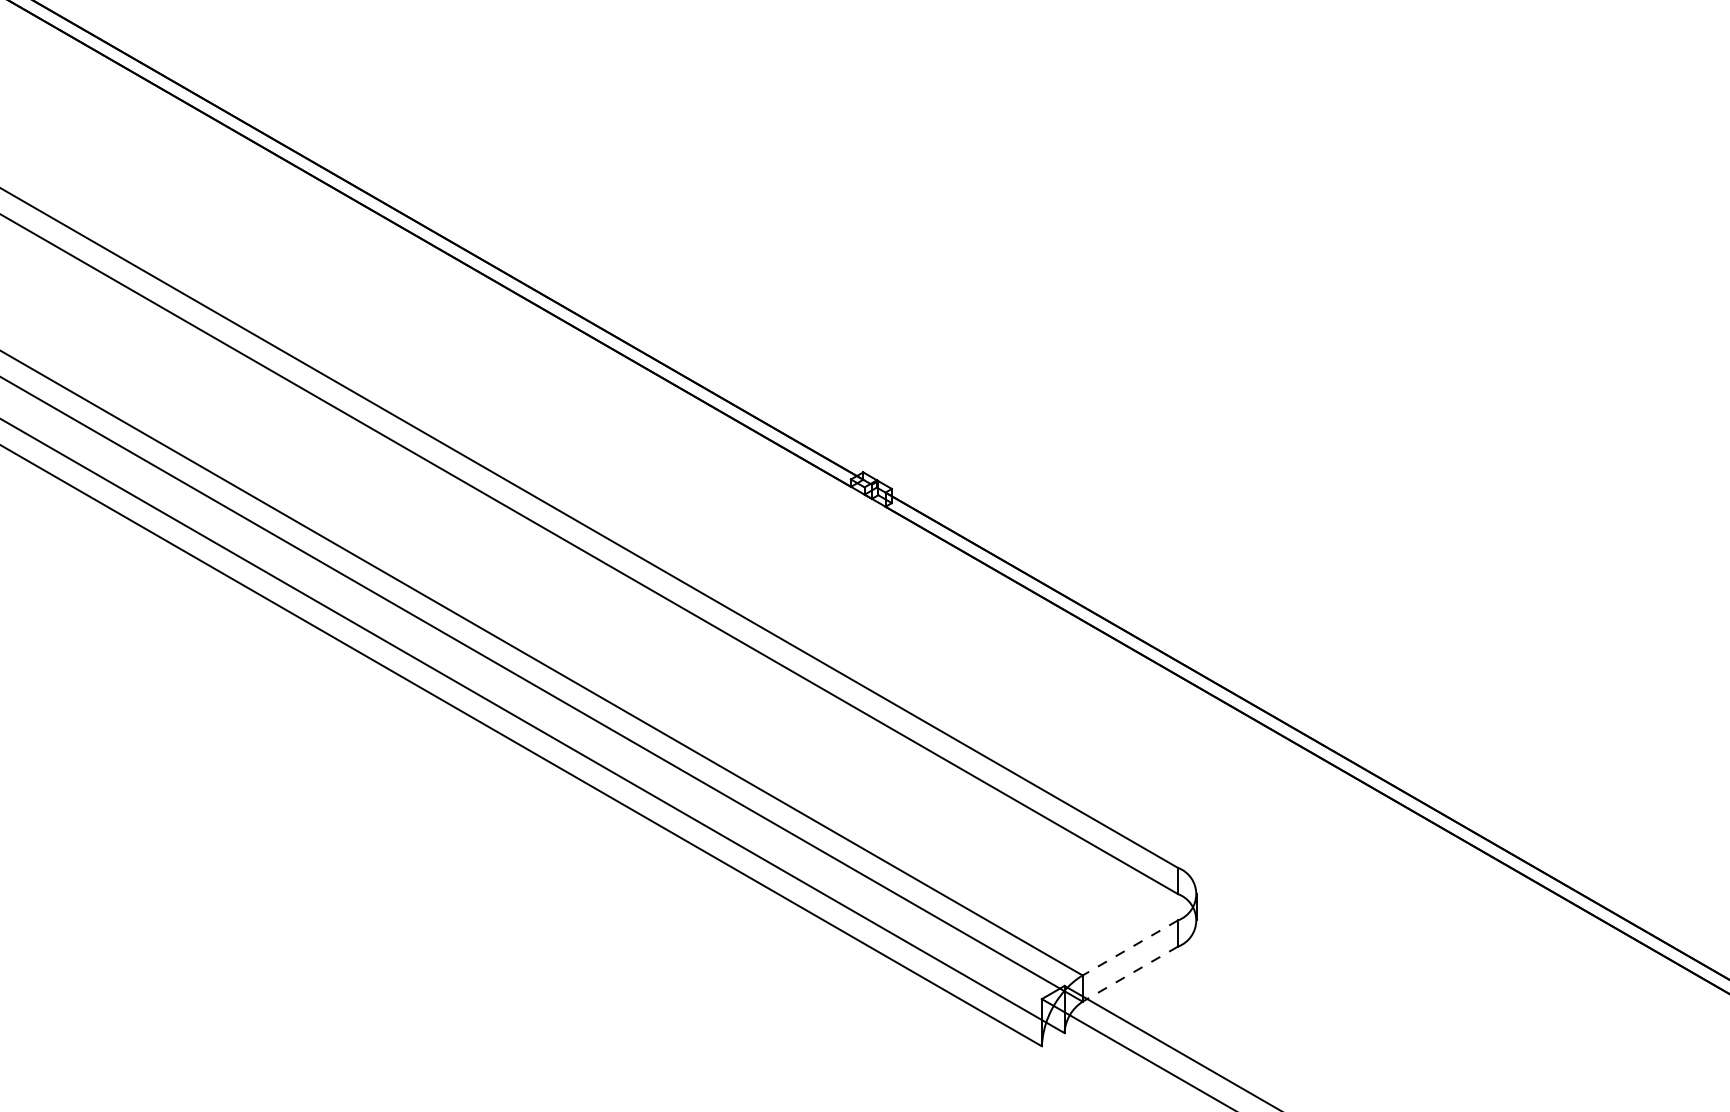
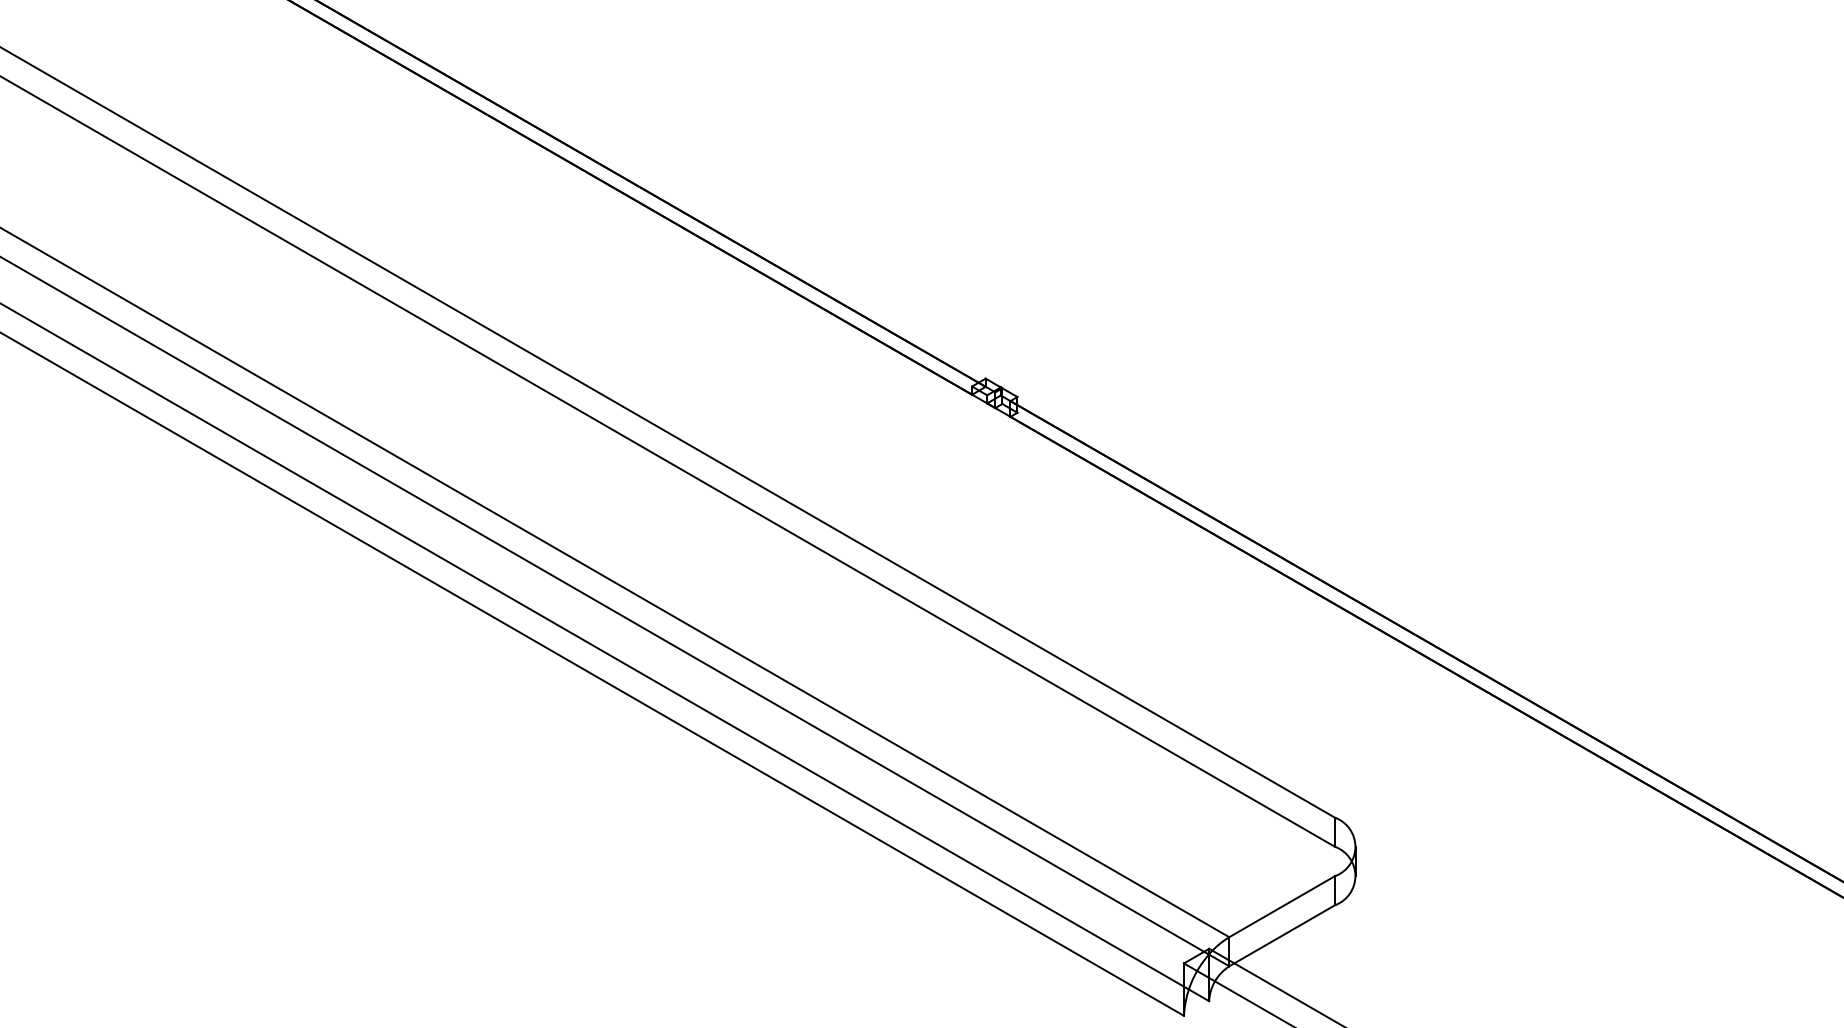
line: (1129, 948) -> (1281, 907), dashed -> solid
line: (1129, 974) -> (1281, 936), dashed -> solid

